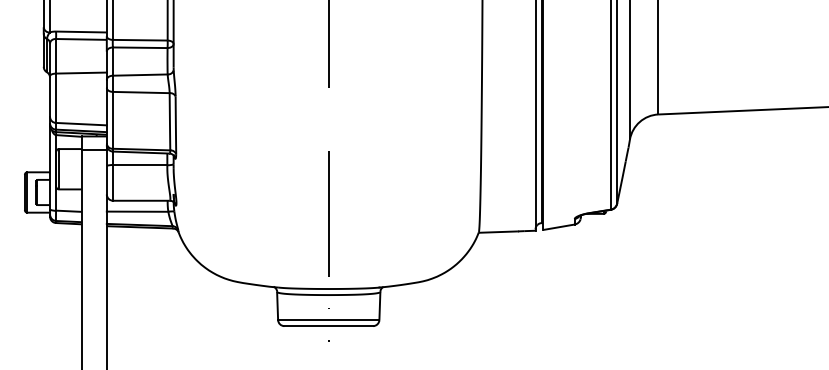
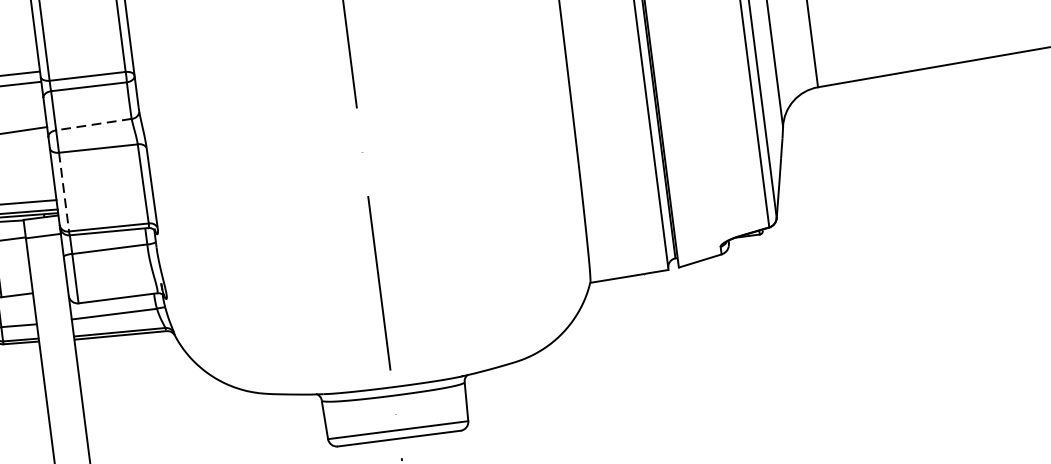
line: (139, 75) -> (92, 125), solid -> dashed
line: (112, 120) -> (63, 192), solid -> dashed

